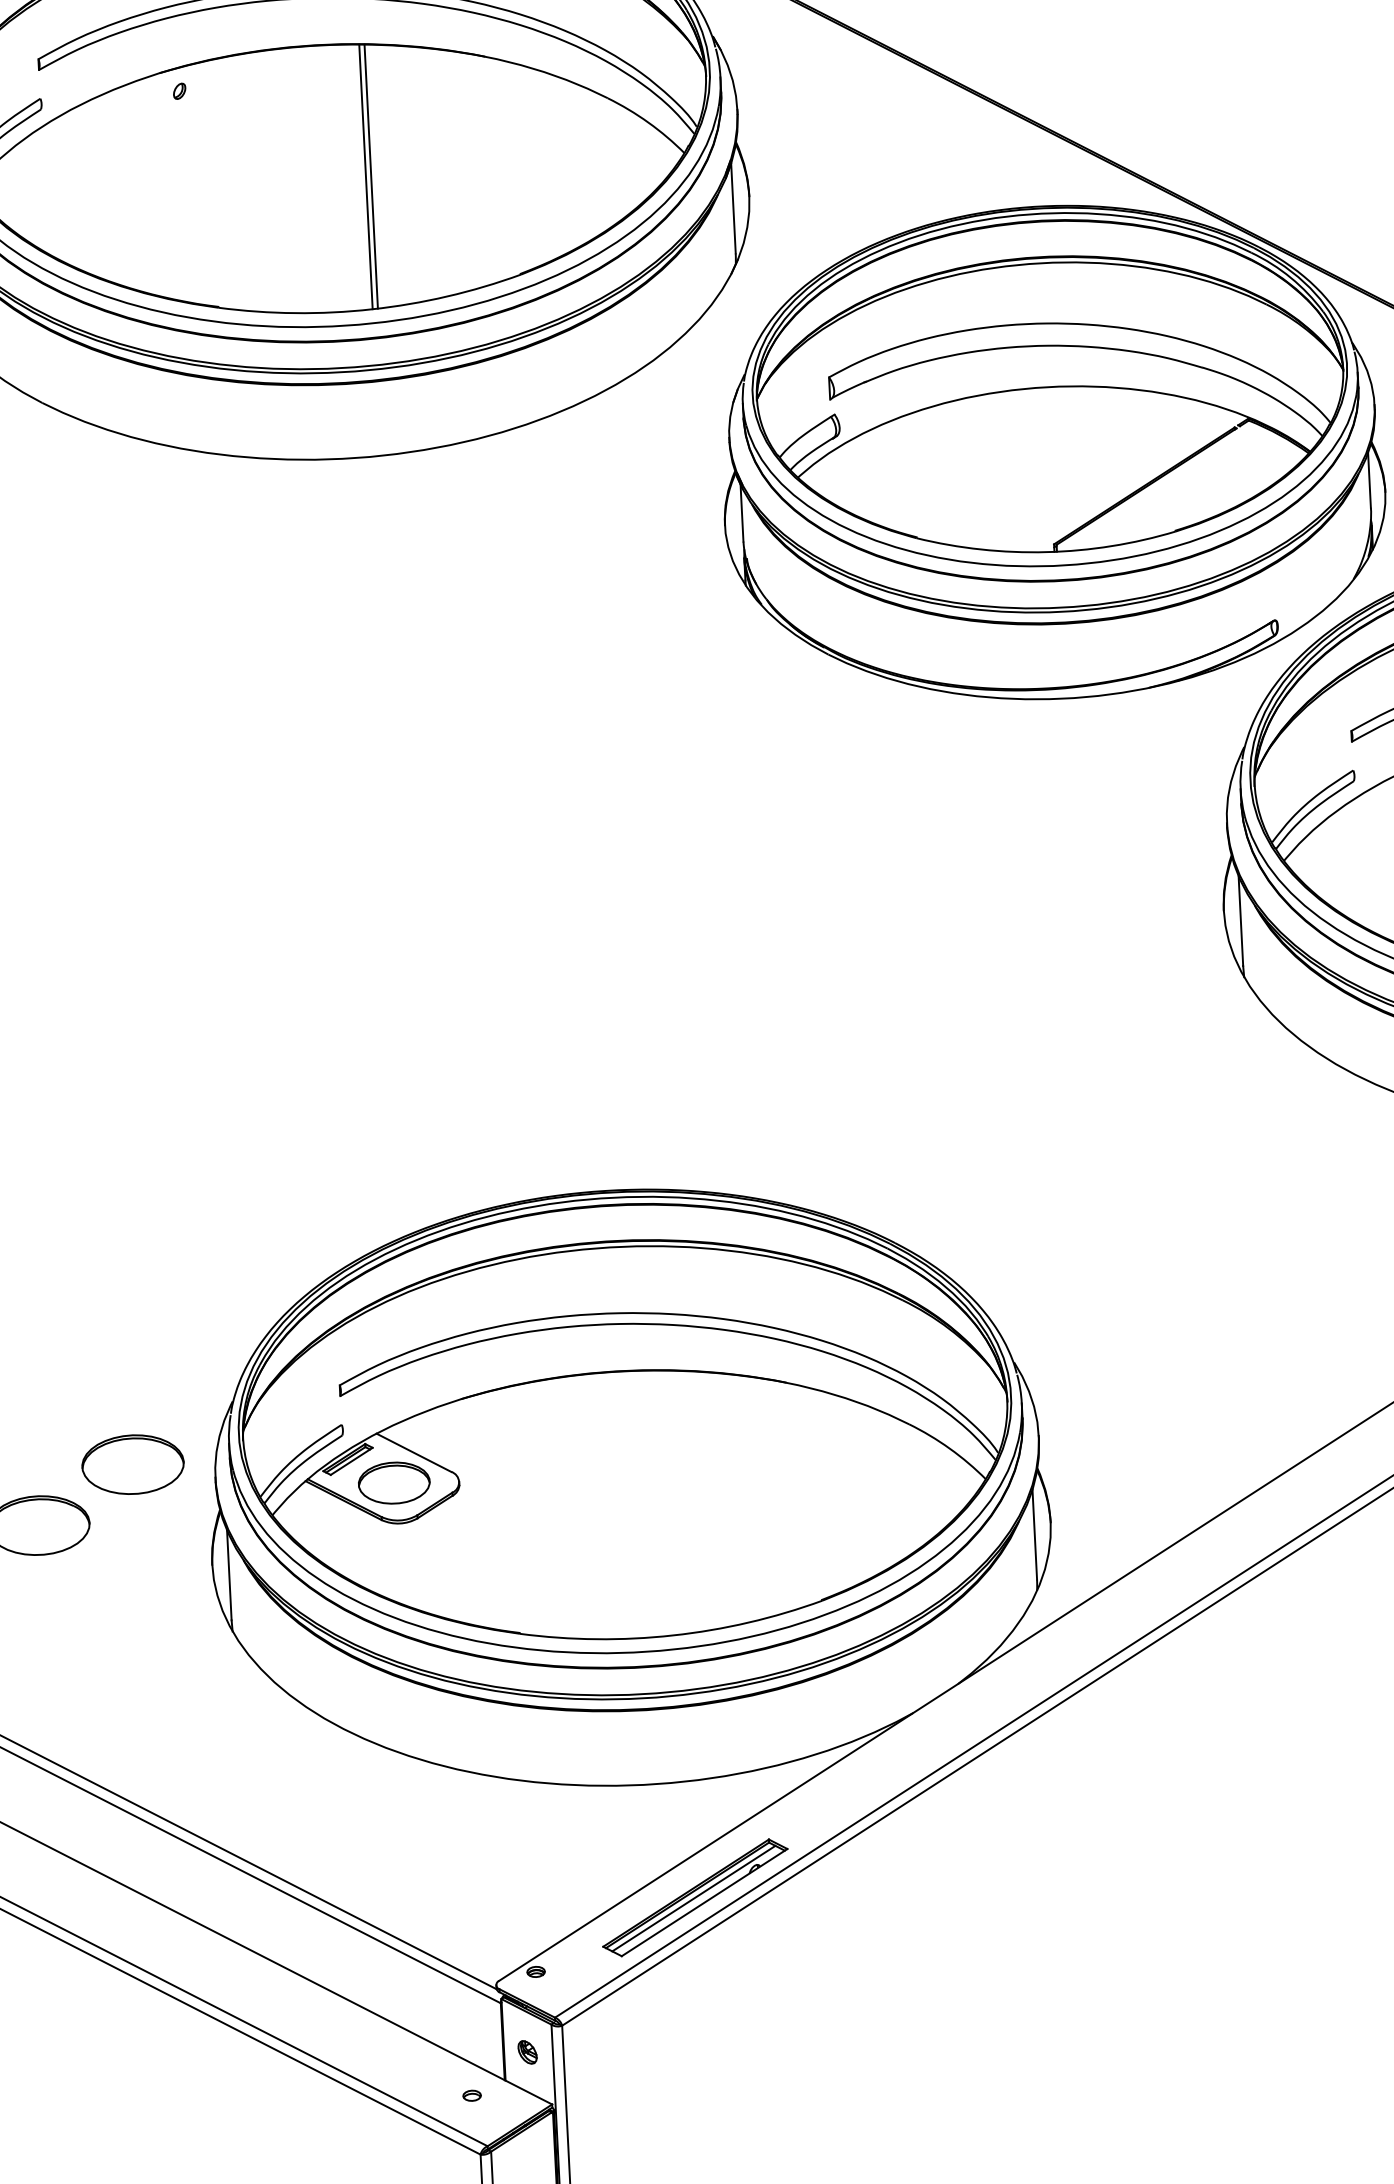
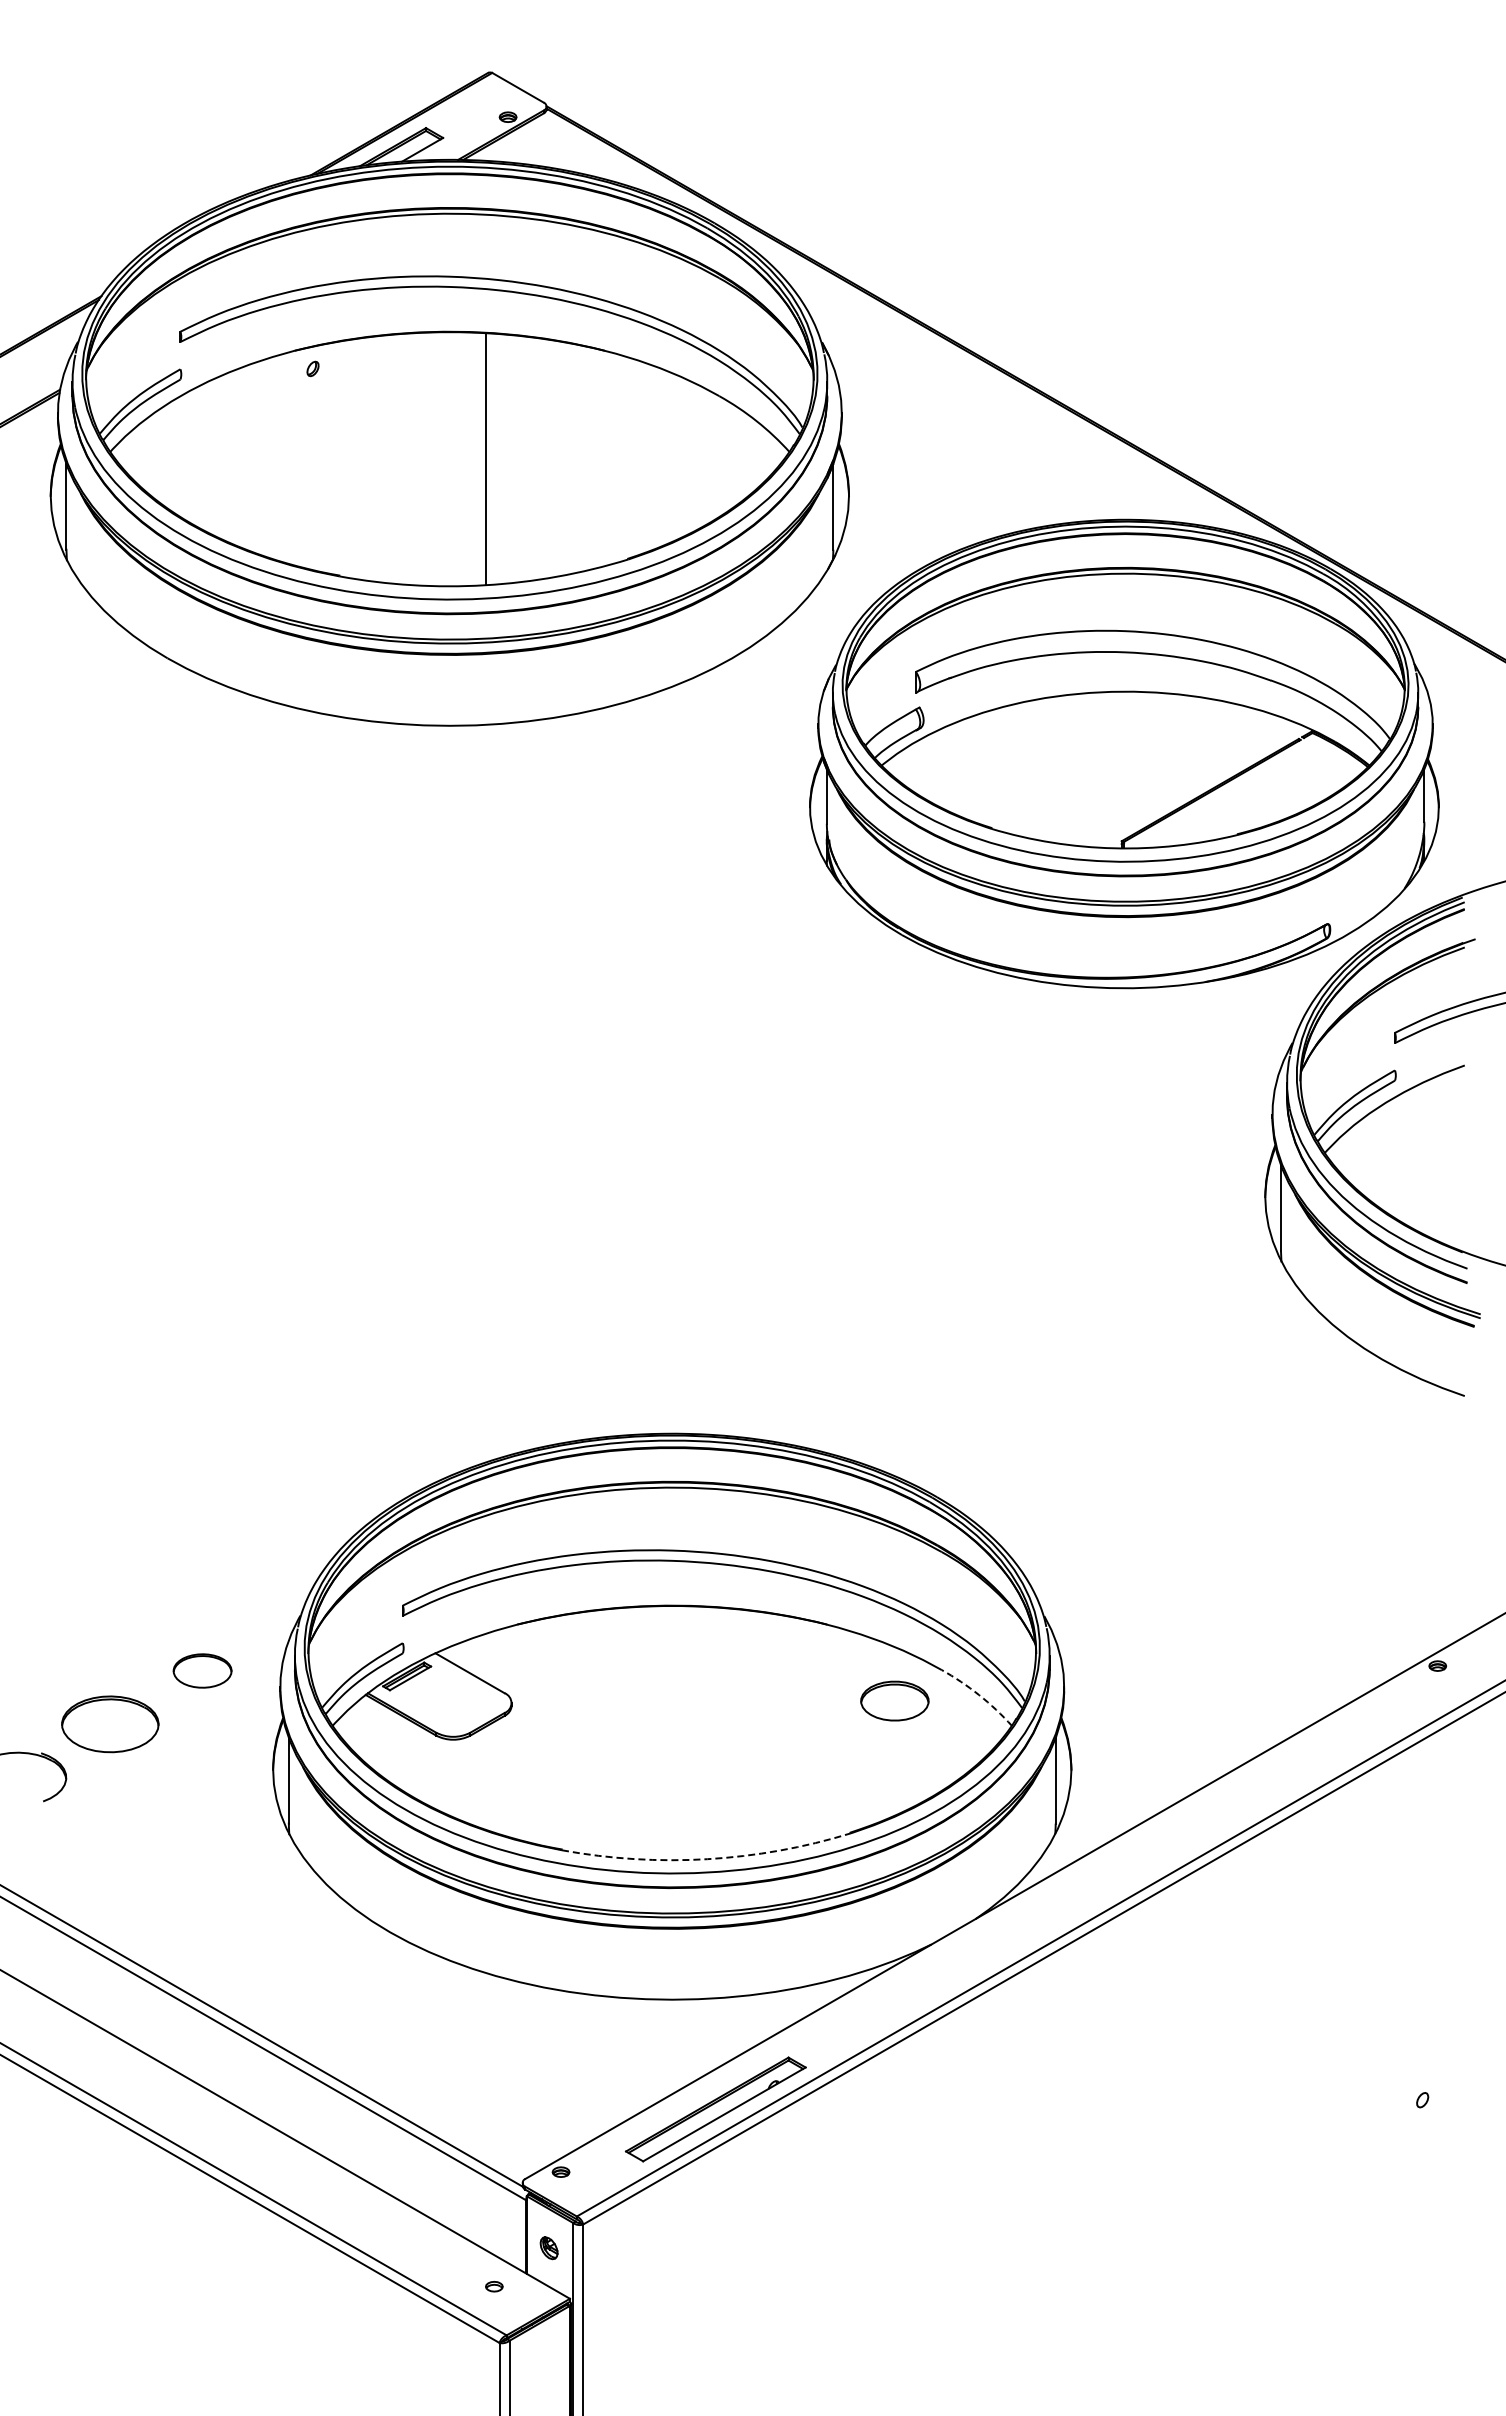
line: (370, 175) -> (490, 458), removed
arc: (950, 1449) -> (979, 1695), solid -> dashed
part: (132, 1464) -> (202, 1670), size x0.6
part: (393, 1482) -> (894, 1700), moved
arc: (673, 1635) -> (707, 1859), solid -> dashed
line: (693, 1897) -> (714, 2109), removed

